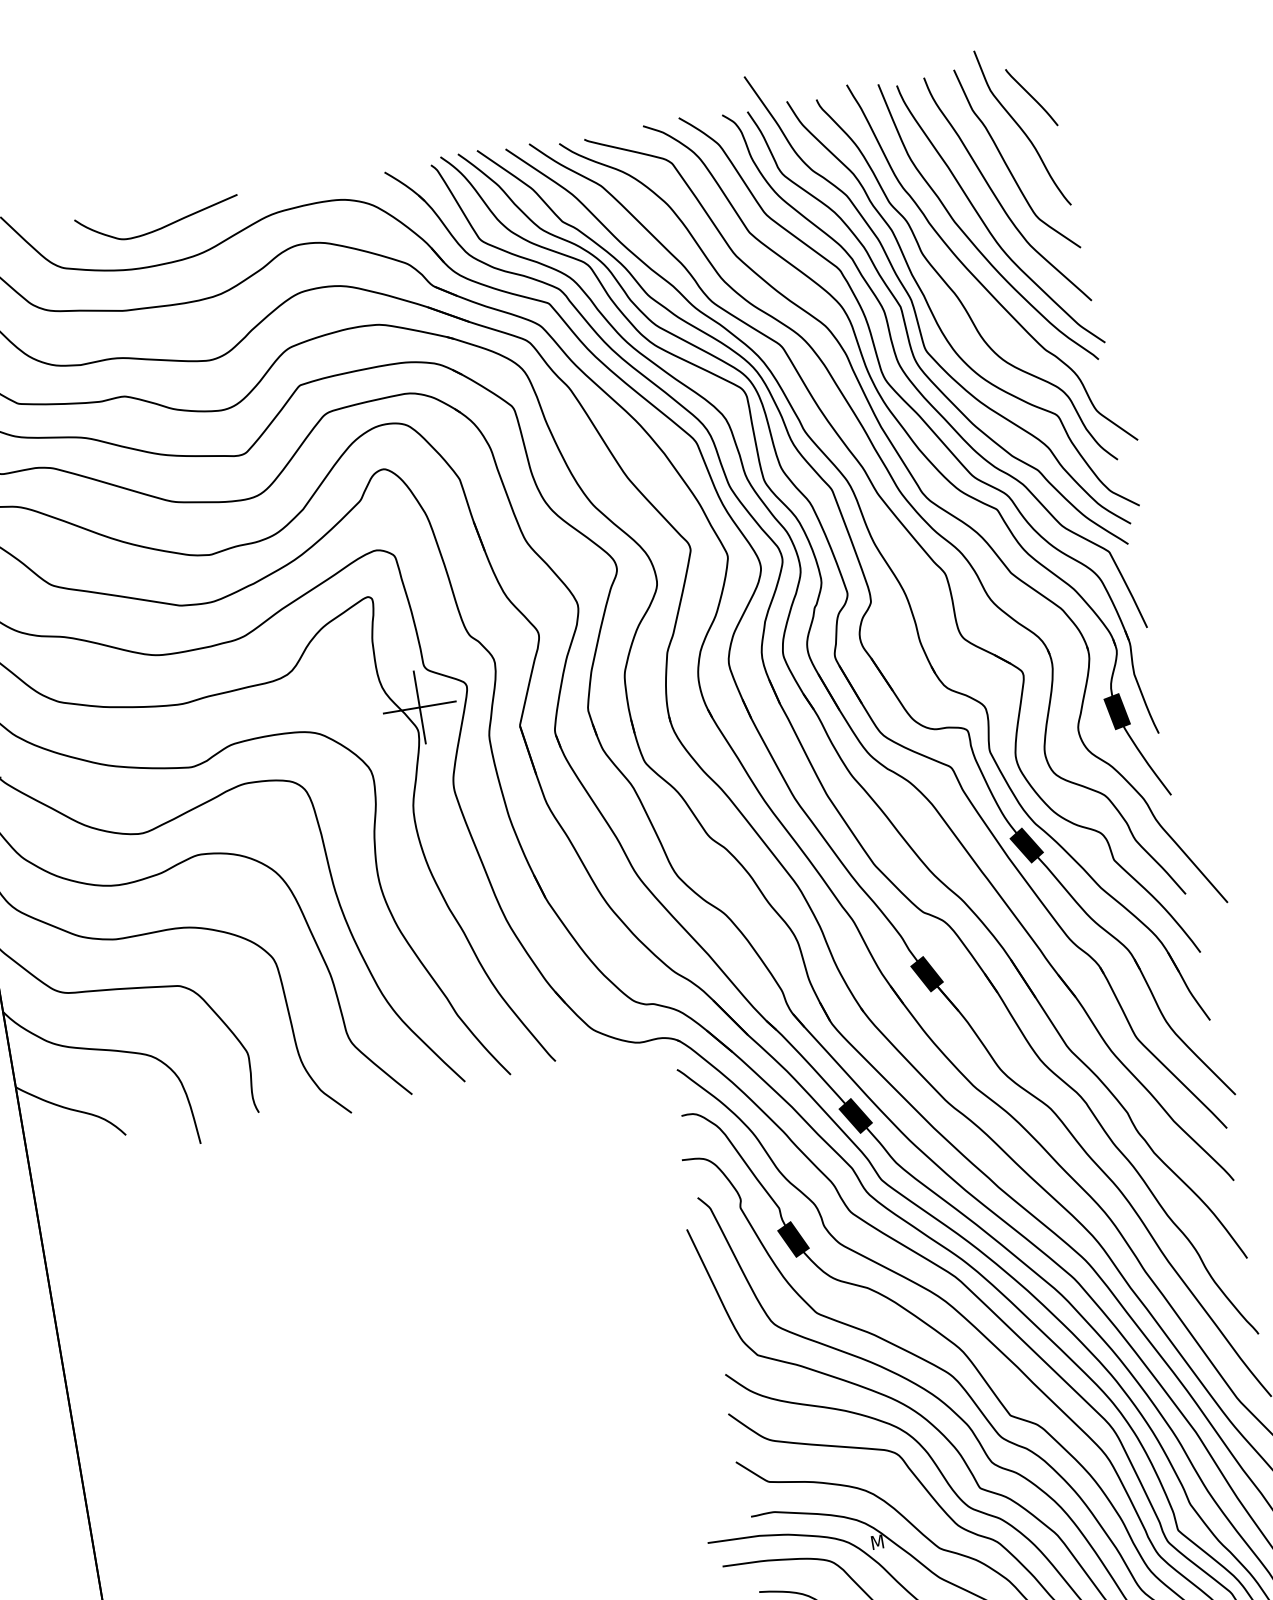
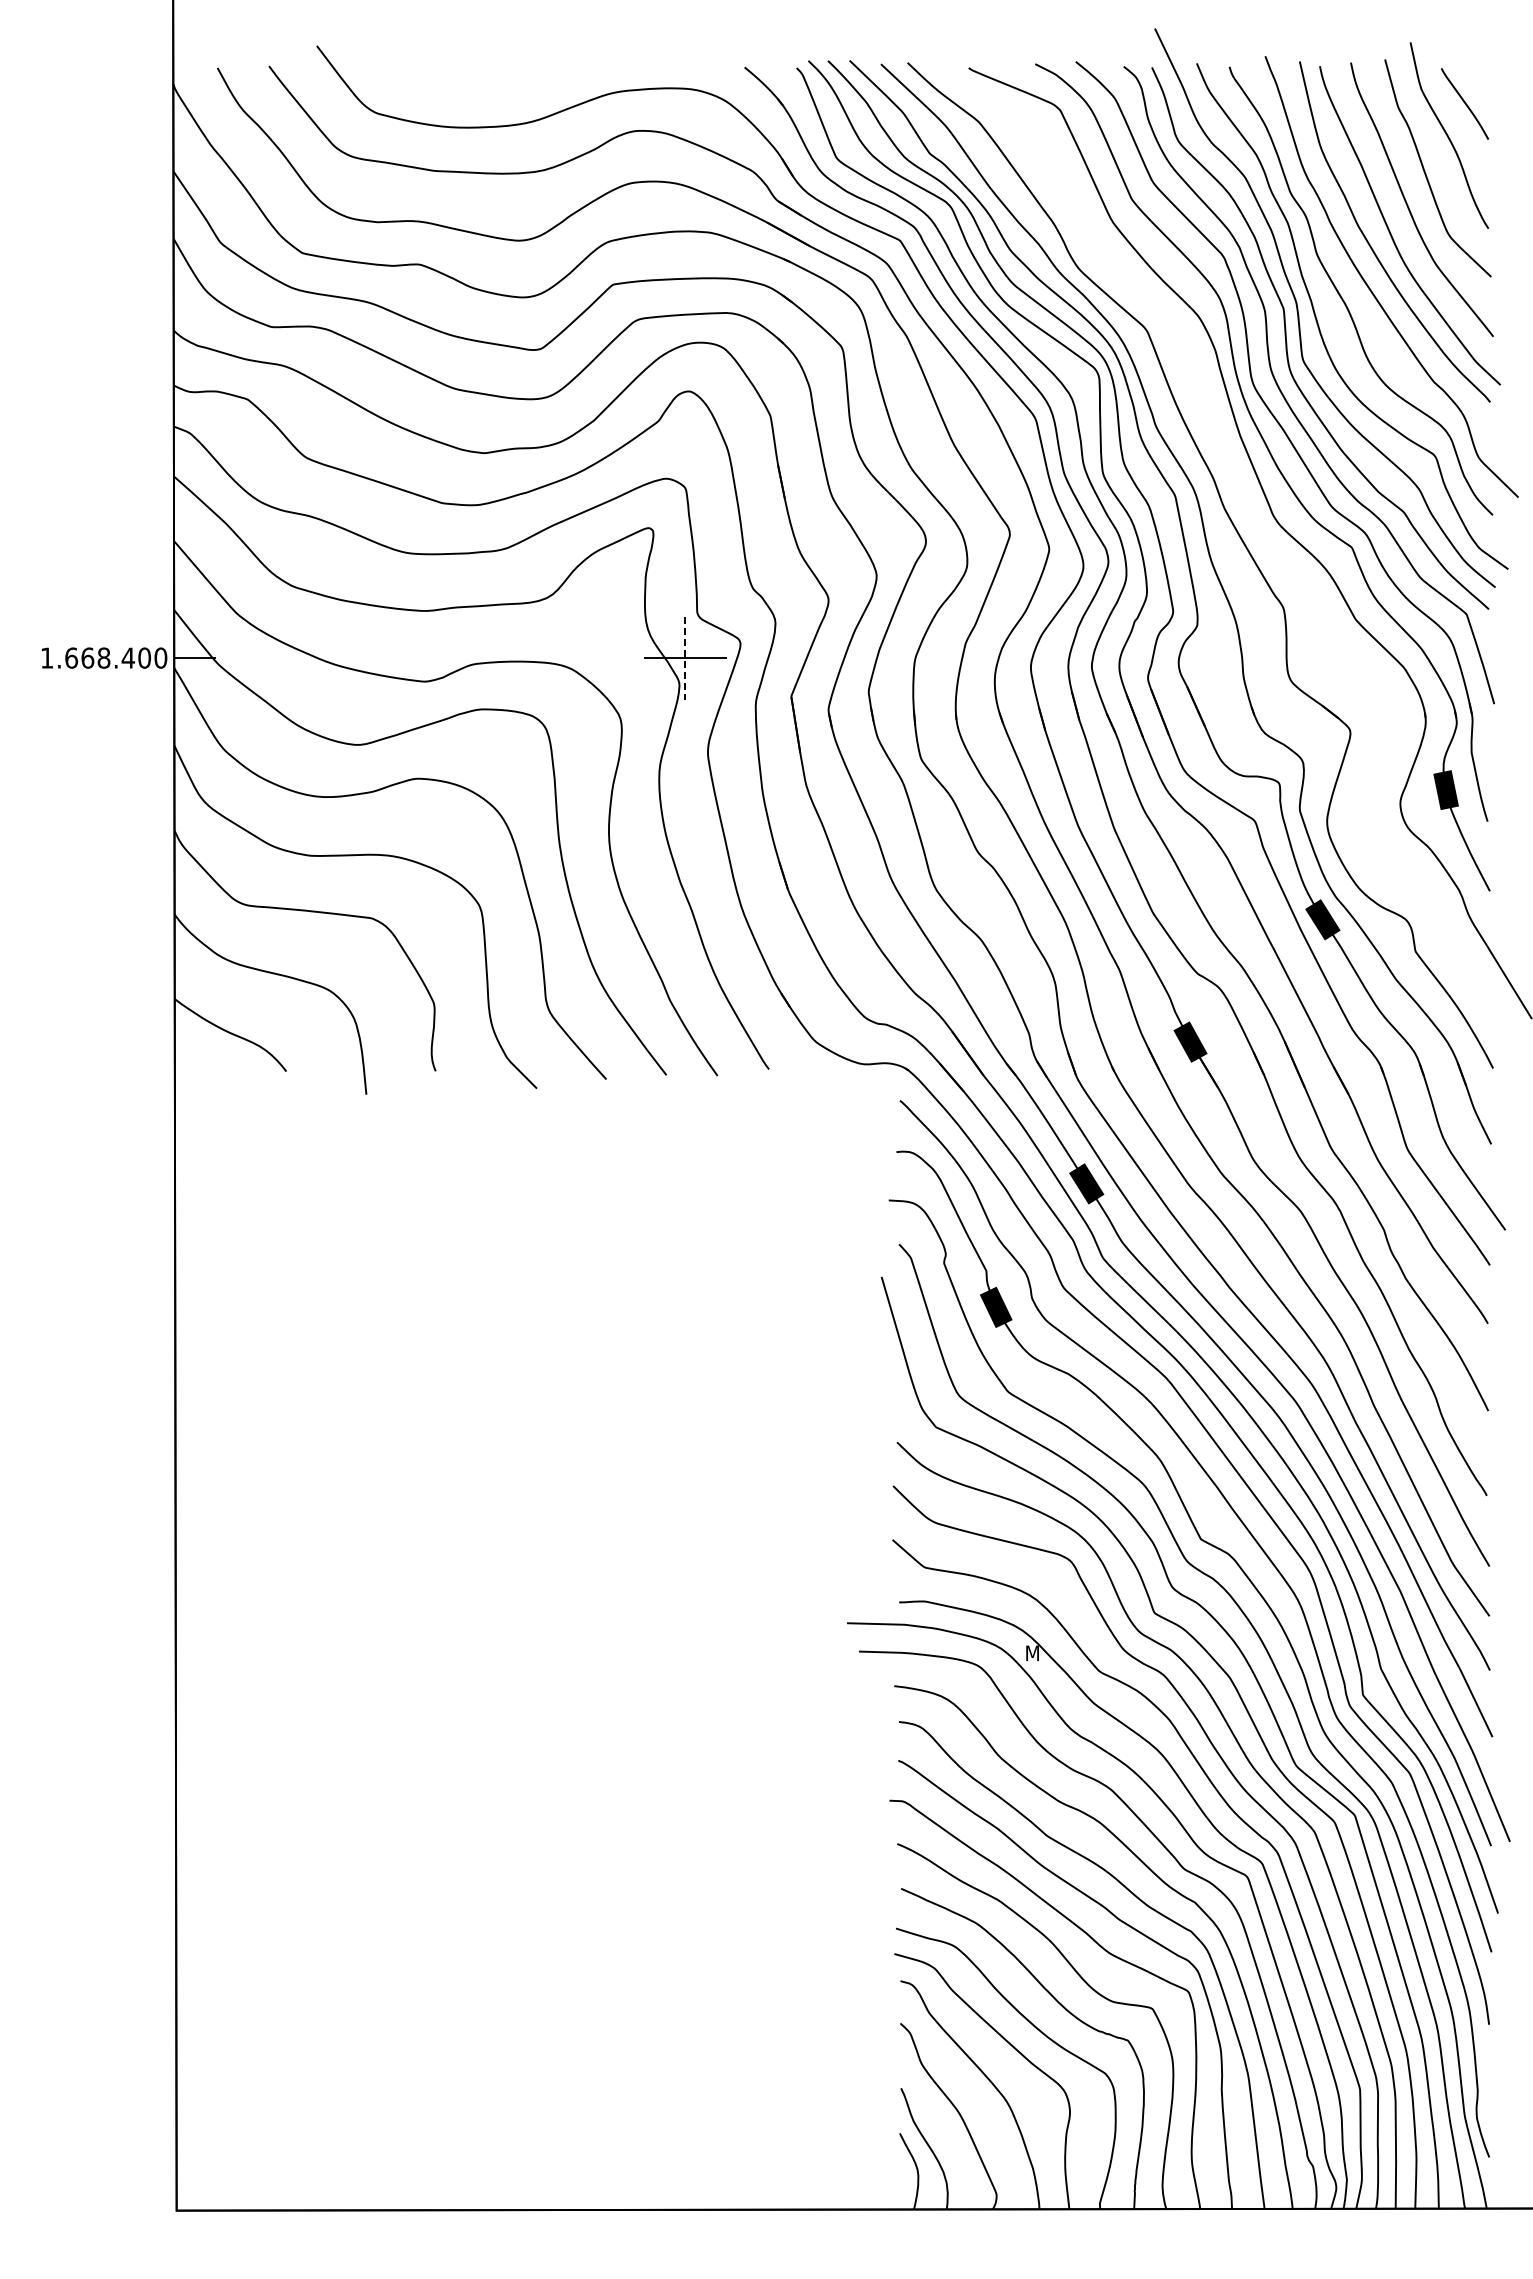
curve: (161, 227) -> (490, 86), removed
part: (902, 496) -> (1250, 515), removed
line: (420, 707) -> (685, 658), solid -> dashed

